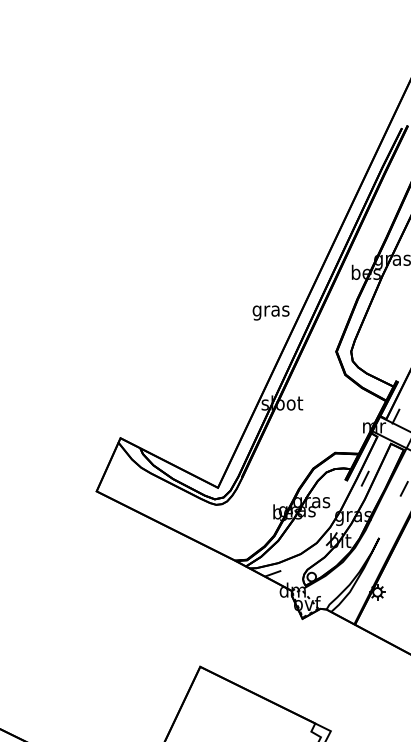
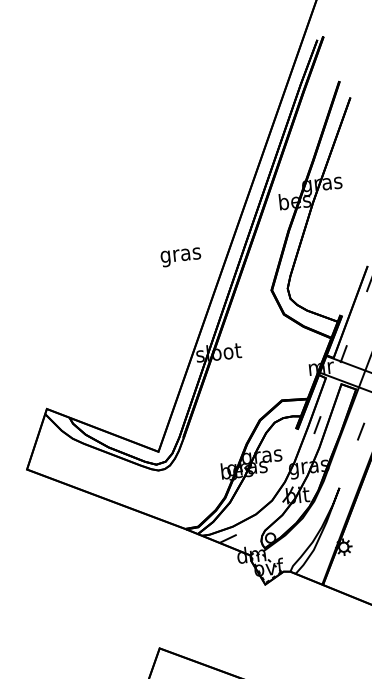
text: (270, 312) -> (180, 256), moved

